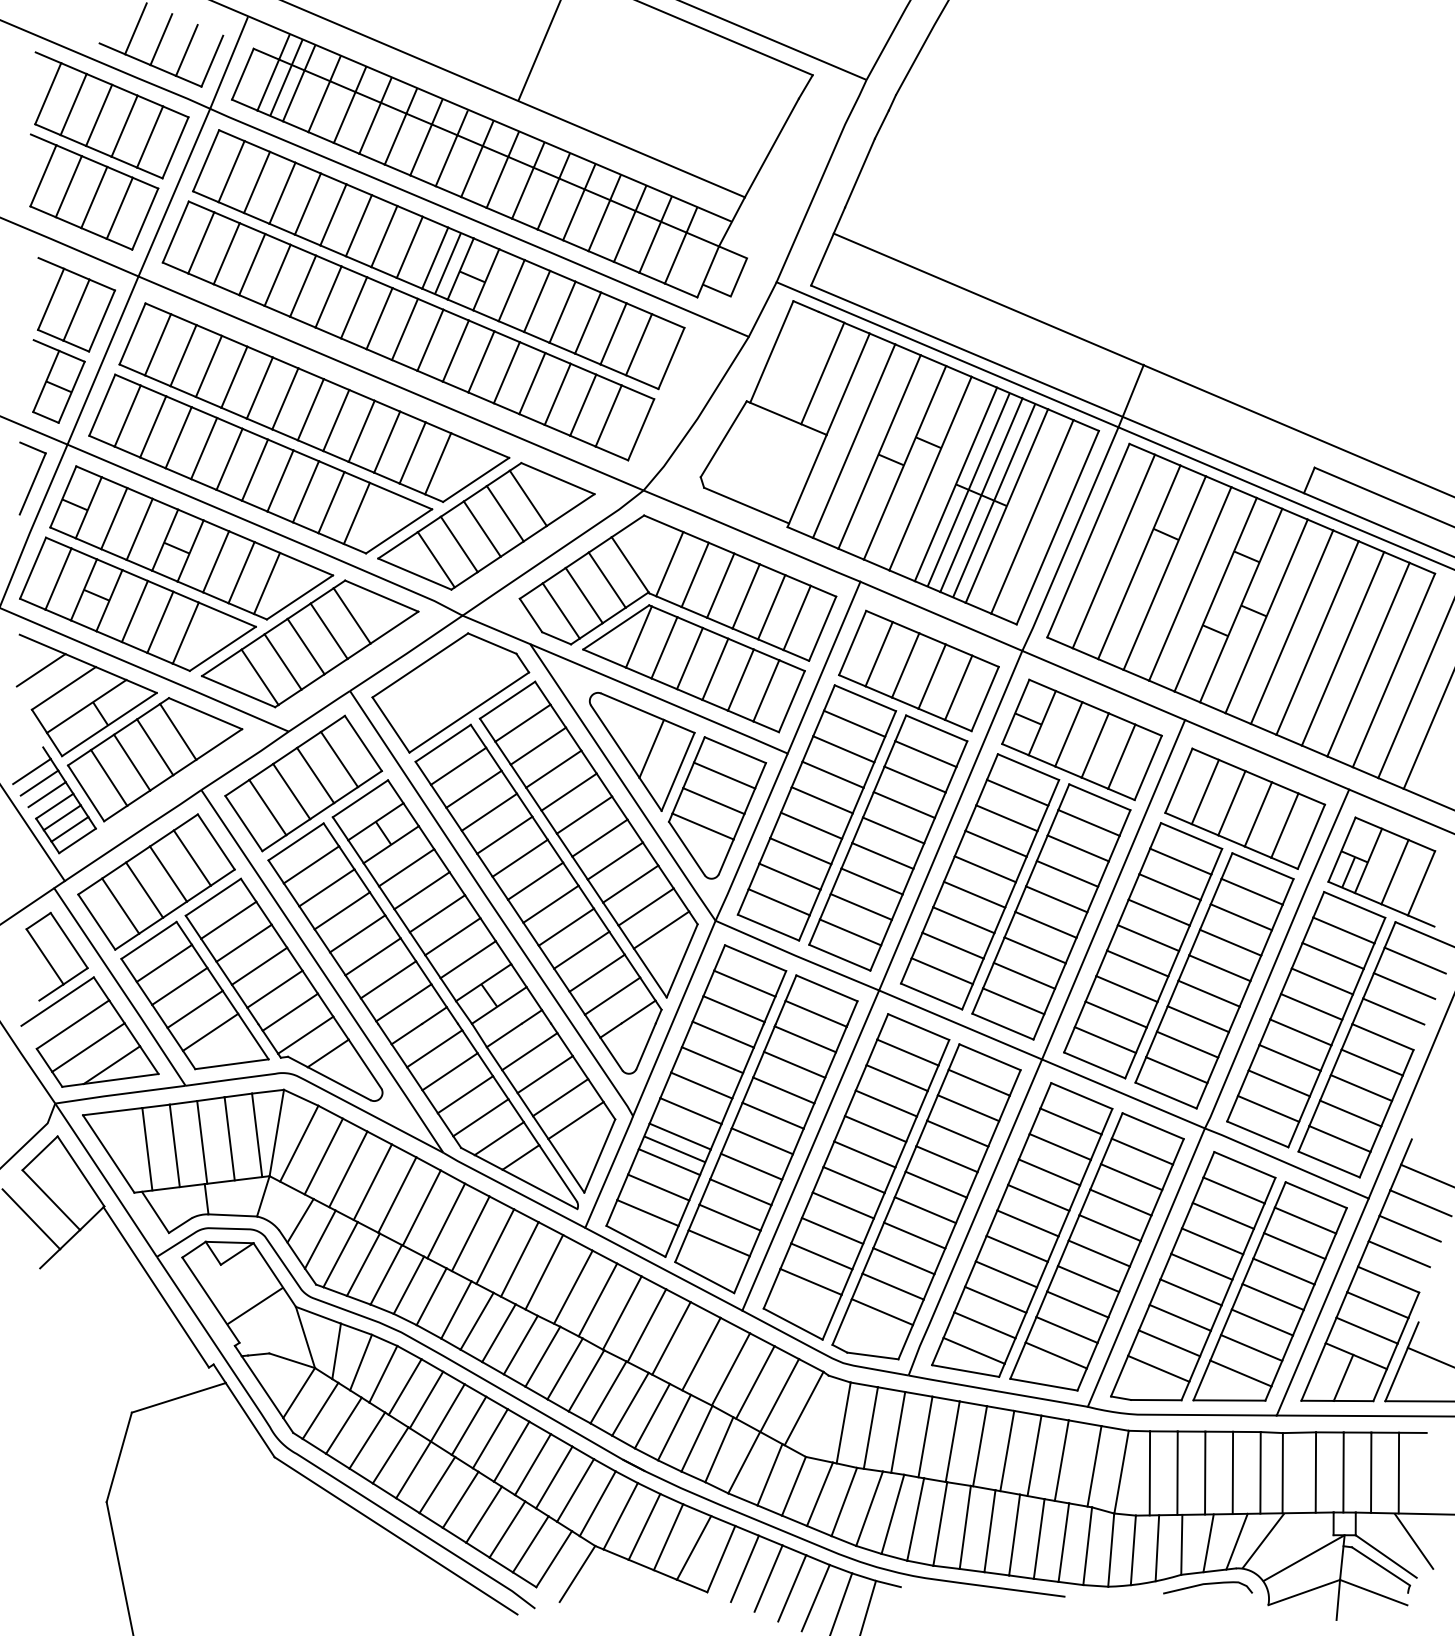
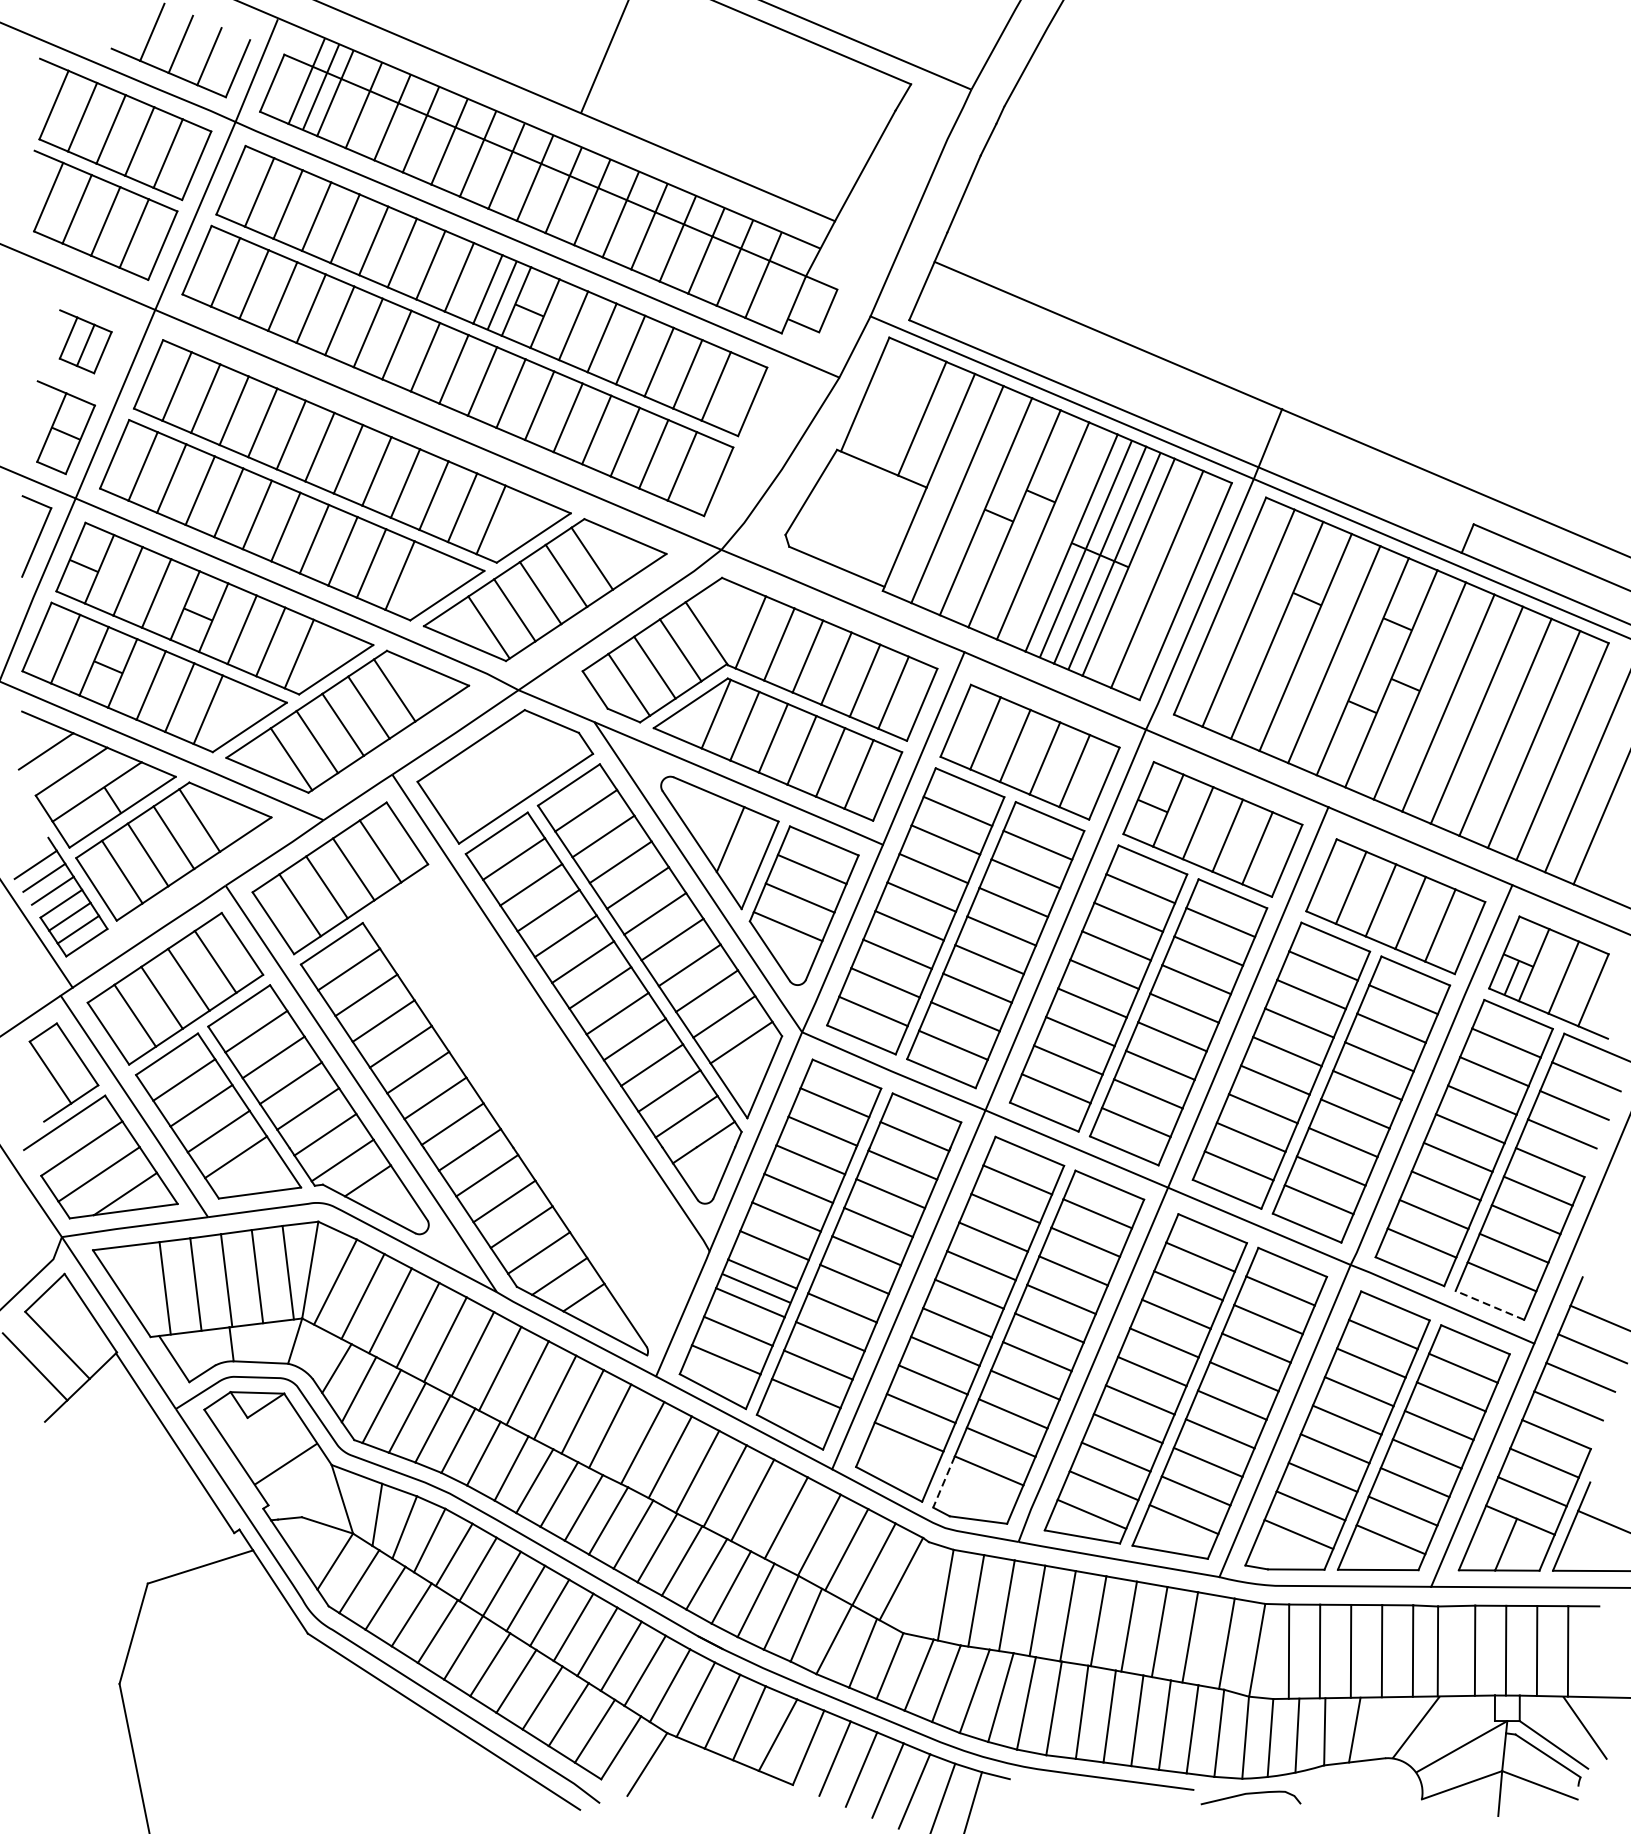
part: (76, 304) -> (85, 341), size x0.6
part: (473, 986) -> (530, 1105), removed
line: (1328, 1164) -> (1489, 1305), solid -> dashed
line: (842, 1322) -> (944, 1482), solid -> dashed
line: (1236, 1541) -> (1386, 1728), removed
curve: (1207, 1584) -> (1250, 1794), moved

